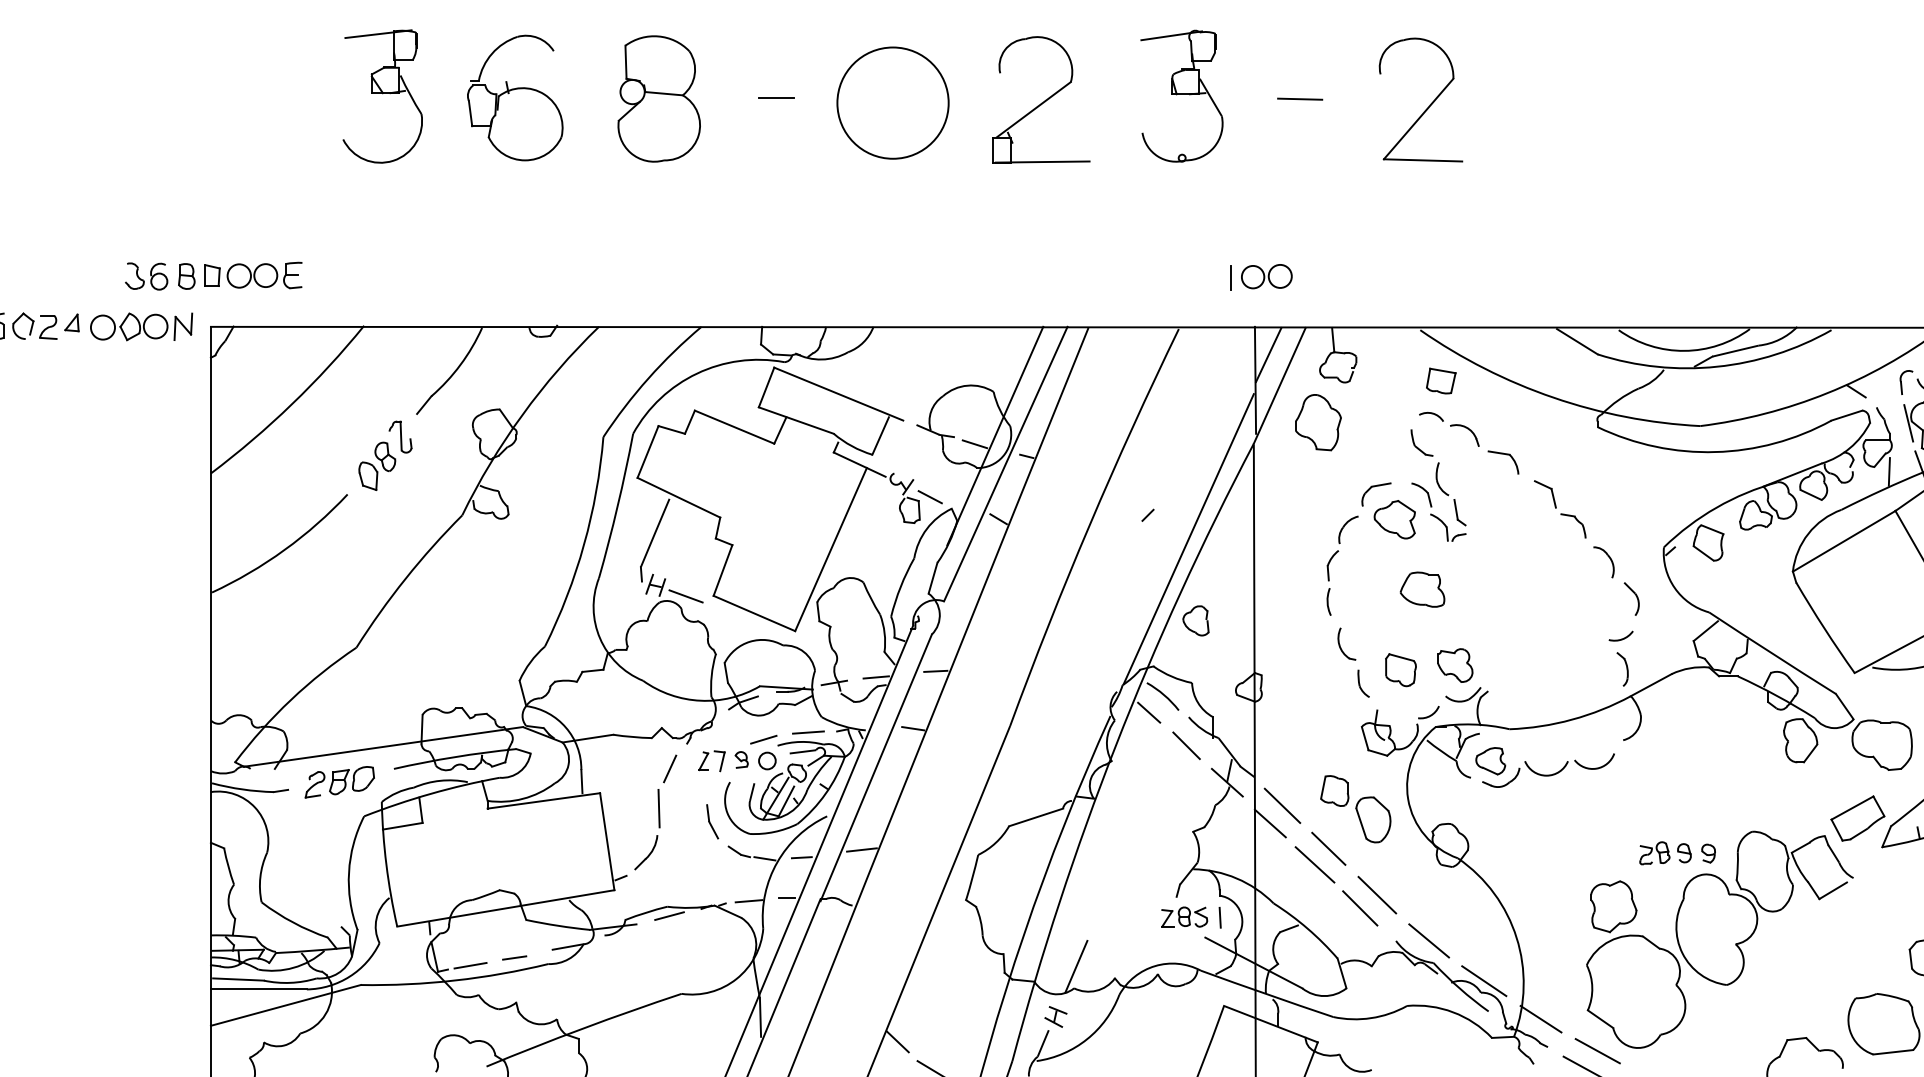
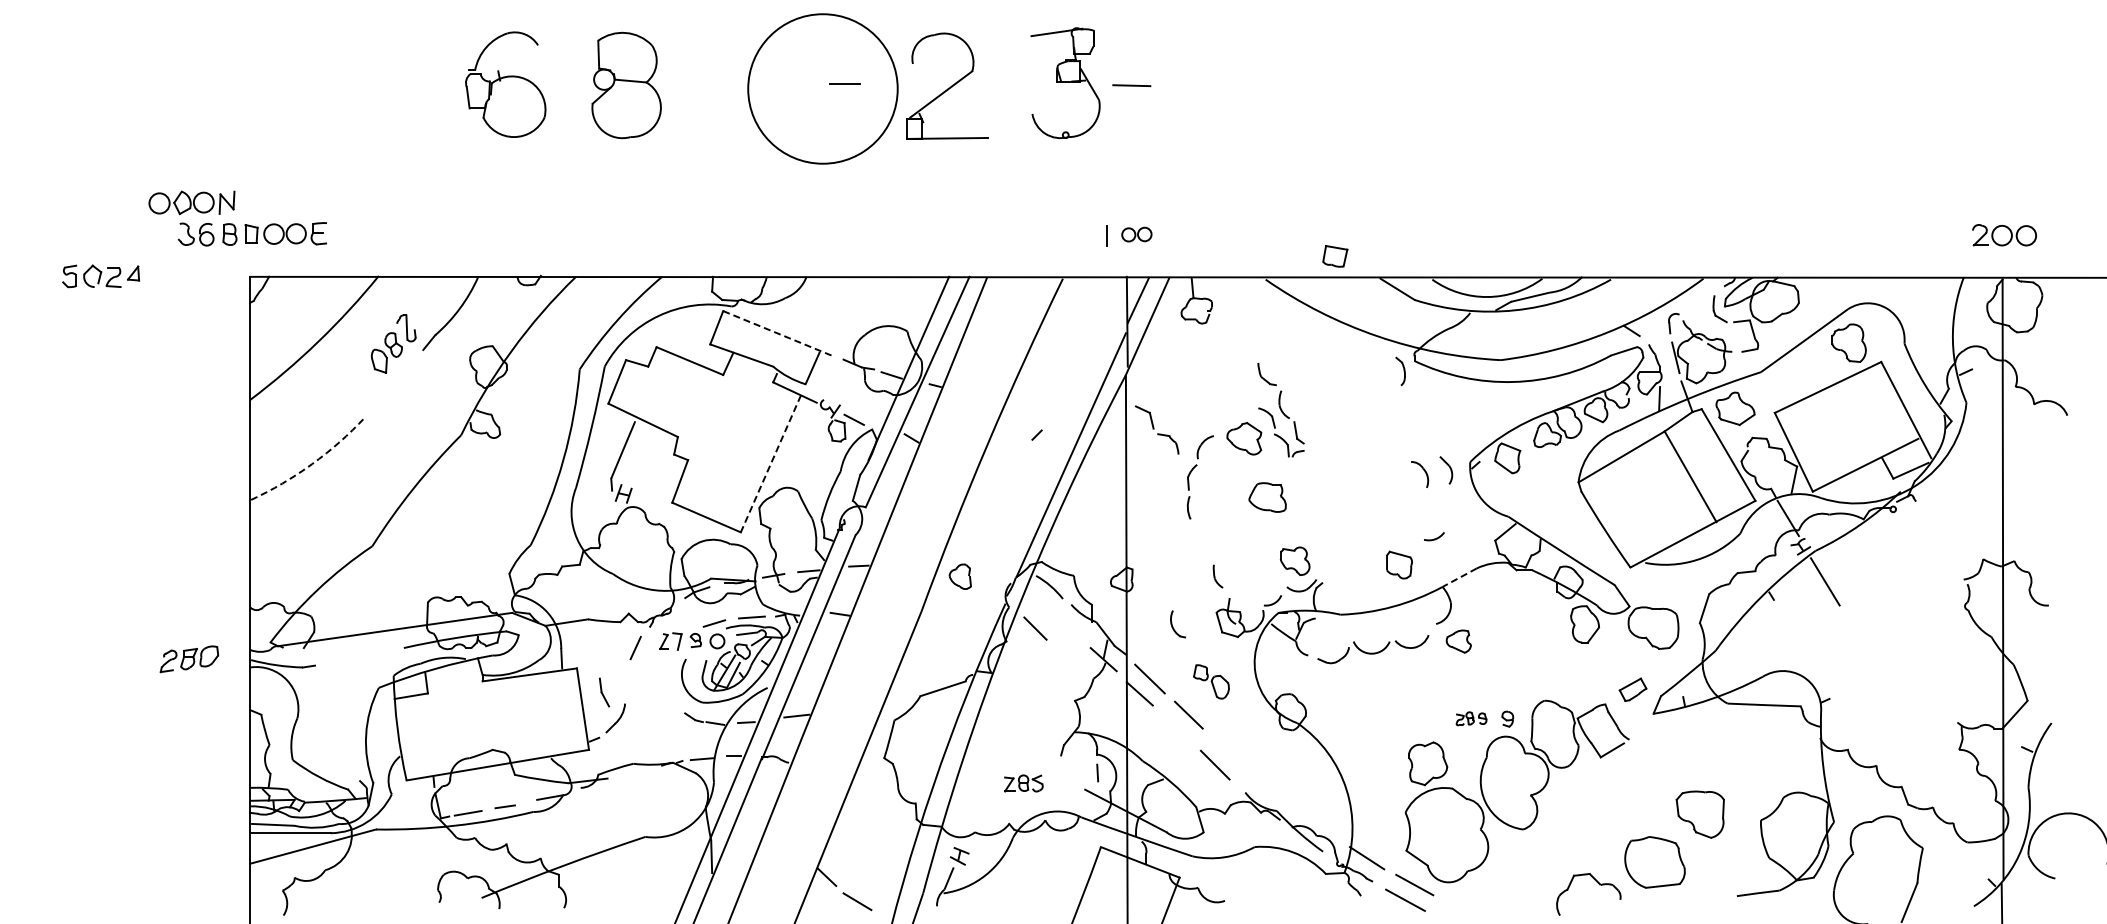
part: (382, 95) -> (394, 82), removed
line: (775, 96) -> (844, 83), moved
line: (1299, 98) -> (1131, 85), moved
circle: (892, 102) -> (822, 88), size x1.6
part: (1428, 106) -> (1272, 91), removed
part: (1266, 276) -> (1136, 234), size x0.7
part: (141, 326) -> (191, 202), moved
part: (1441, 381) -> (1335, 256), moved
line: (838, 394) -> (777, 333), solid -> dashed
part: (1318, 422) -> (1180, 357), removed
part: (1476, 441) -> (1312, 373), removed
part: (385, 455) -> (393, 343), moved
part: (1375, 494) -> (1228, 417), removed
part: (1560, 508) -> (1157, 429), moved
line: (830, 549) -> (770, 463), solid -> dashed
arc: (285, 550) -> (312, 464), solid -> dashed
line: (686, 596) -> (649, 503), removed
part: (1632, 599) -> (1446, 470), moved
part: (1194, 620) -> (959, 576), moved
part: (1346, 644) -> (1177, 624), moved
part: (1401, 669) -> (1399, 564), moved
part: (1622, 669) -> (1400, 371), moved
line: (1651, 684) -> (1459, 577), solid -> dashed
line: (1148, 712) -> (1037, 600), removed
line: (1186, 745) -> (1035, 628), moved
part: (1490, 761) -> (1458, 641), moved
part: (339, 782) -> (189, 659), moved
line: (659, 808) -> (626, 681), removed
part: (1355, 808) -> (1211, 681), size x0.6
part: (1857, 818) -> (1632, 689), size x0.6
part: (712, 821) -> (604, 692), moved
part: (1665, 852) -> (1471, 718), size x0.7
line: (1315, 864) -> (1177, 728), removed
line: (1377, 894) -> (1229, 753), removed
line: (669, 915) -> (635, 771), removed
part: (1184, 917) -> (1023, 783), moved
line: (1428, 940) -> (1272, 792), removed
line: (1075, 965) -> (976, 813), removed
line: (1483, 980) -> (1318, 825), removed

